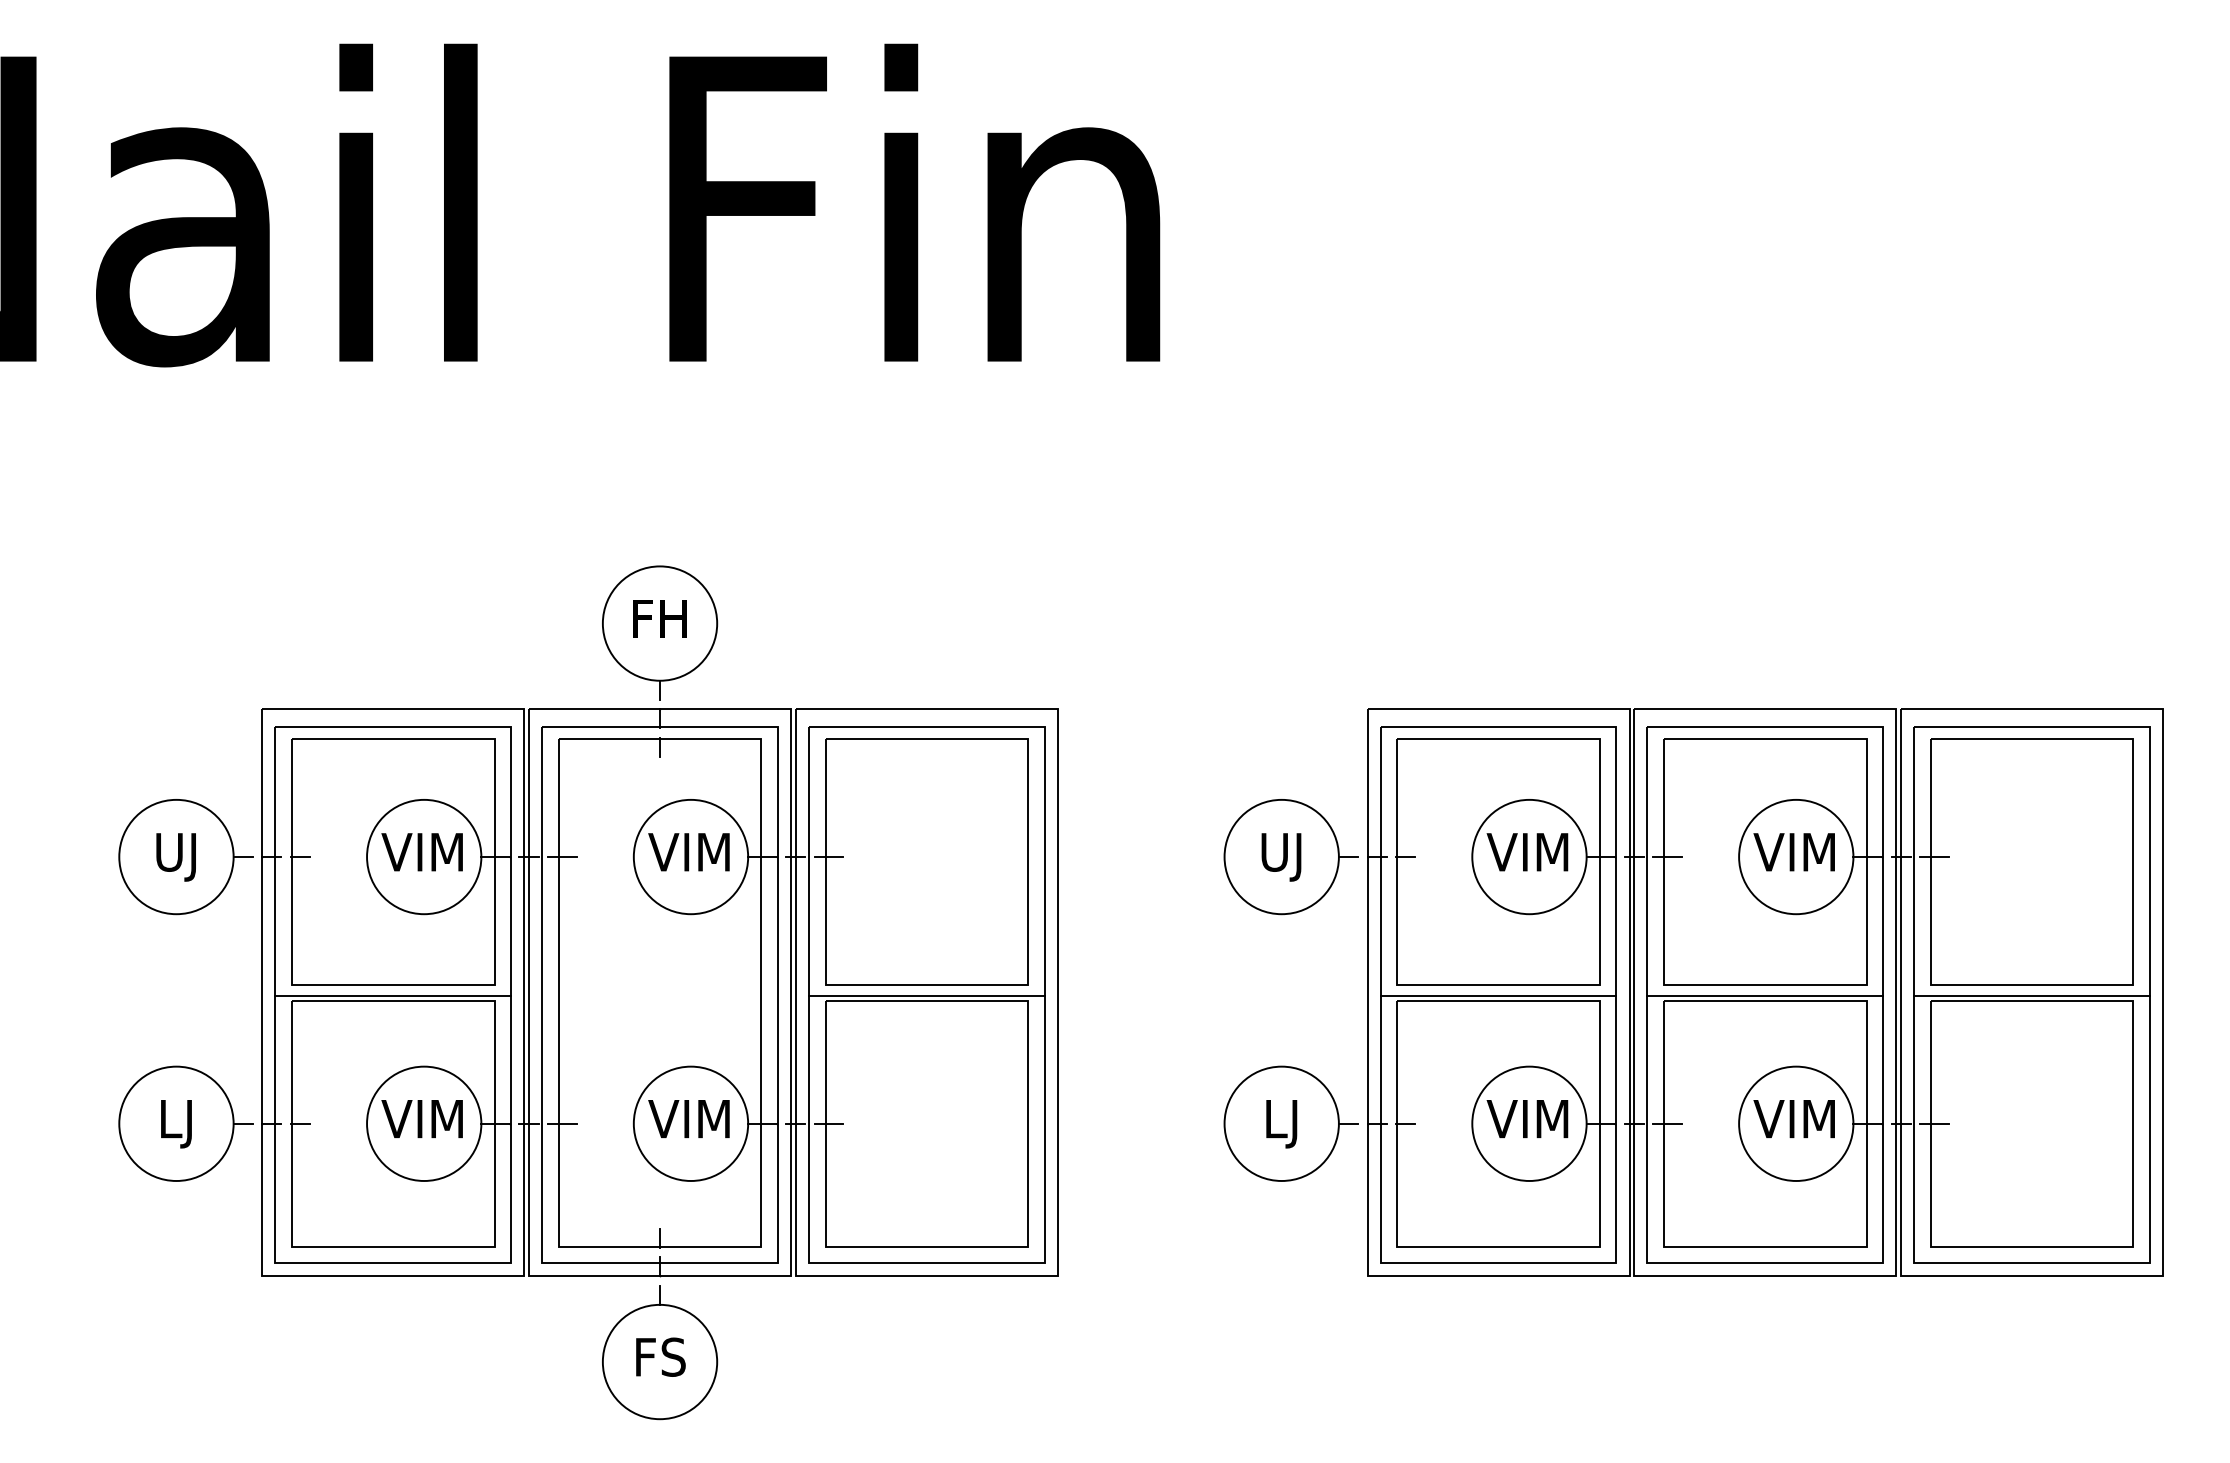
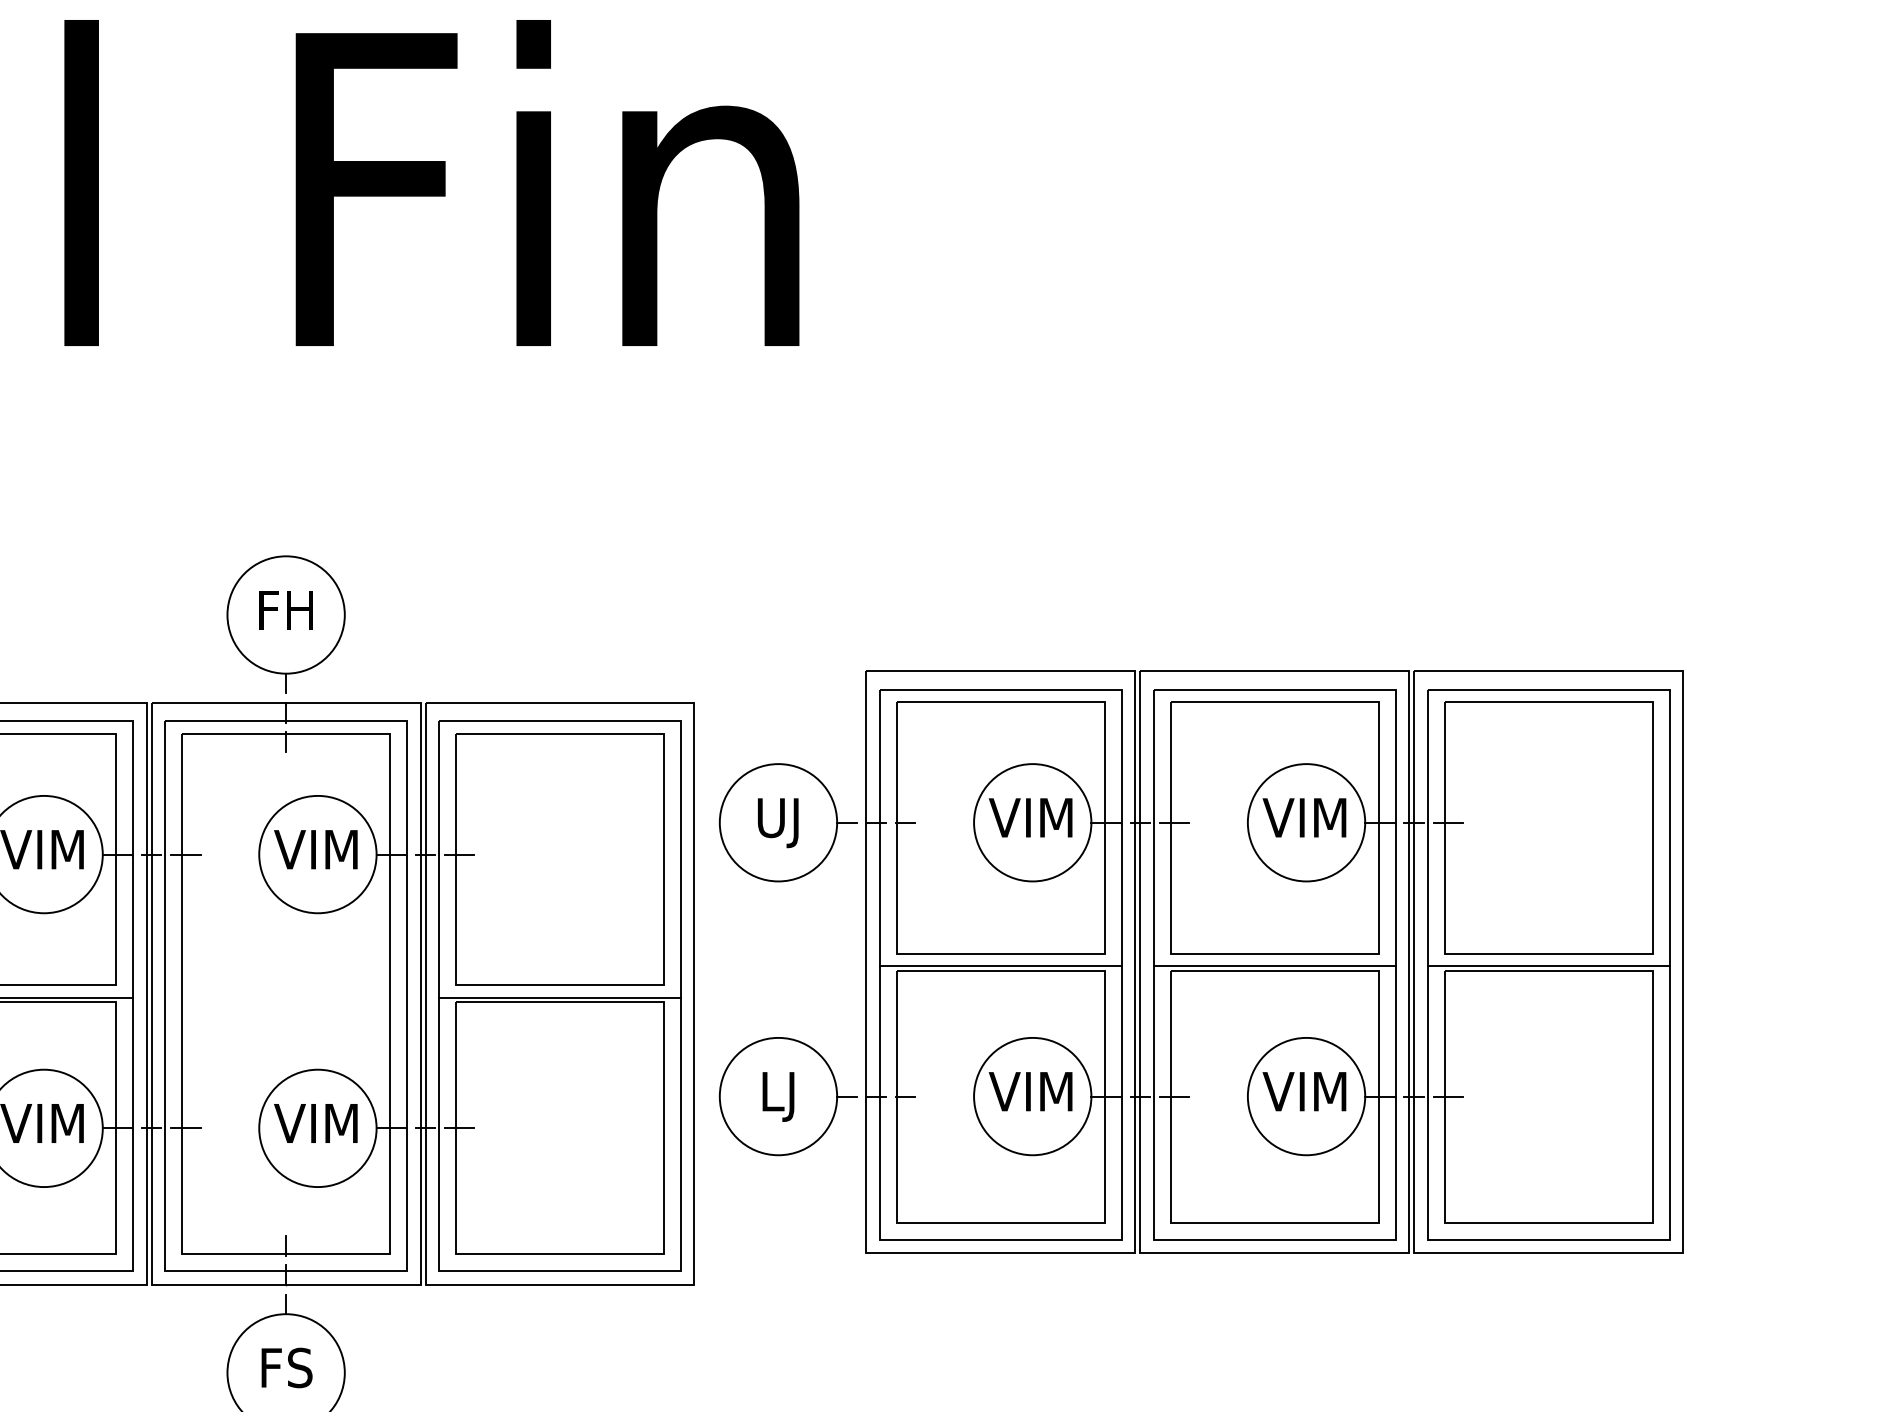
part: (1693, 992) -> (1201, 961), moved

